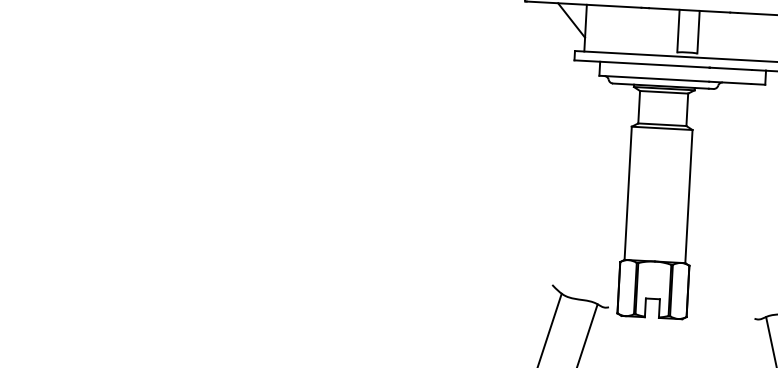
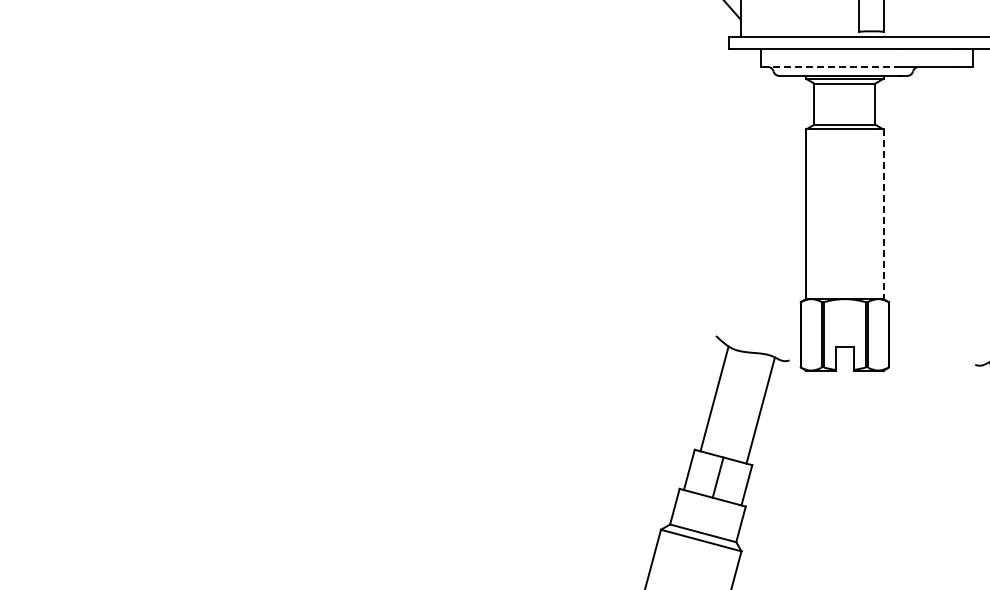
line: (654, 78) -> (831, 66), solid -> dashed
line: (688, 196) -> (883, 214), solid -> dashed

